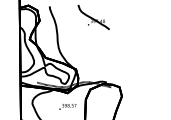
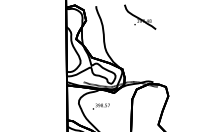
text: (67, 106) -> (100, 106), moved

